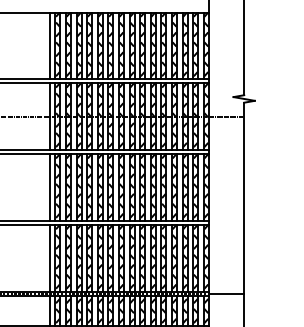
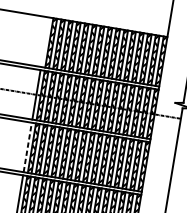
line: (49, 45) -> (45, 41), removed
line: (49, 186) -> (27, 146), solid -> dashed

